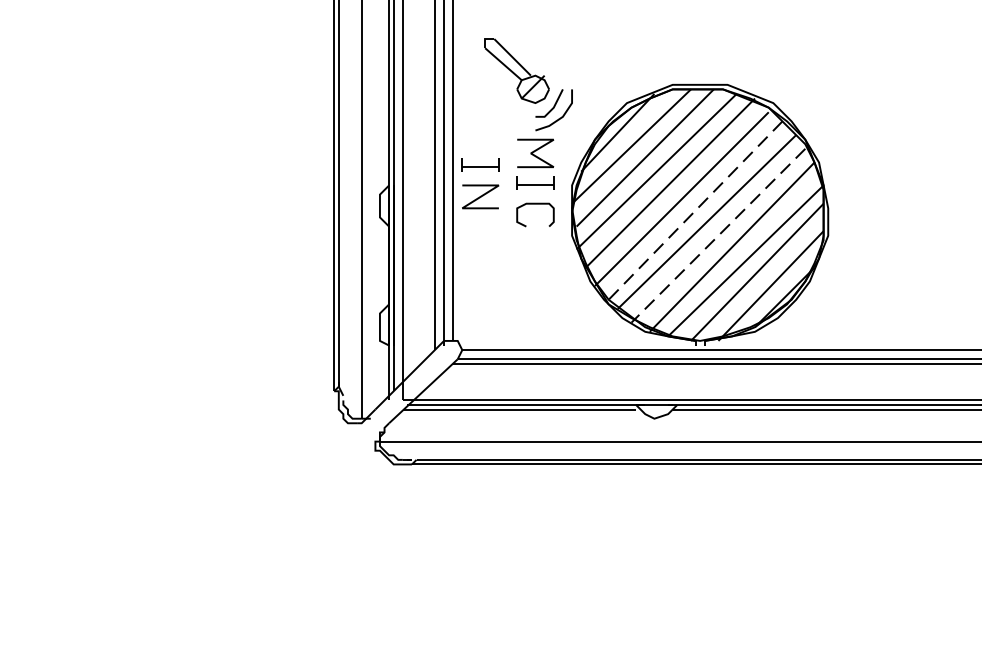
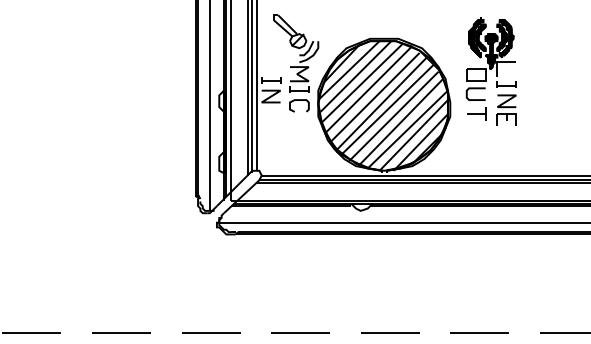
part: (906, 148) -> (490, 71), added
line: (694, 210) -> (381, 103), dashed -> solid
line: (718, 235) -> (393, 116), dashed -> solid

